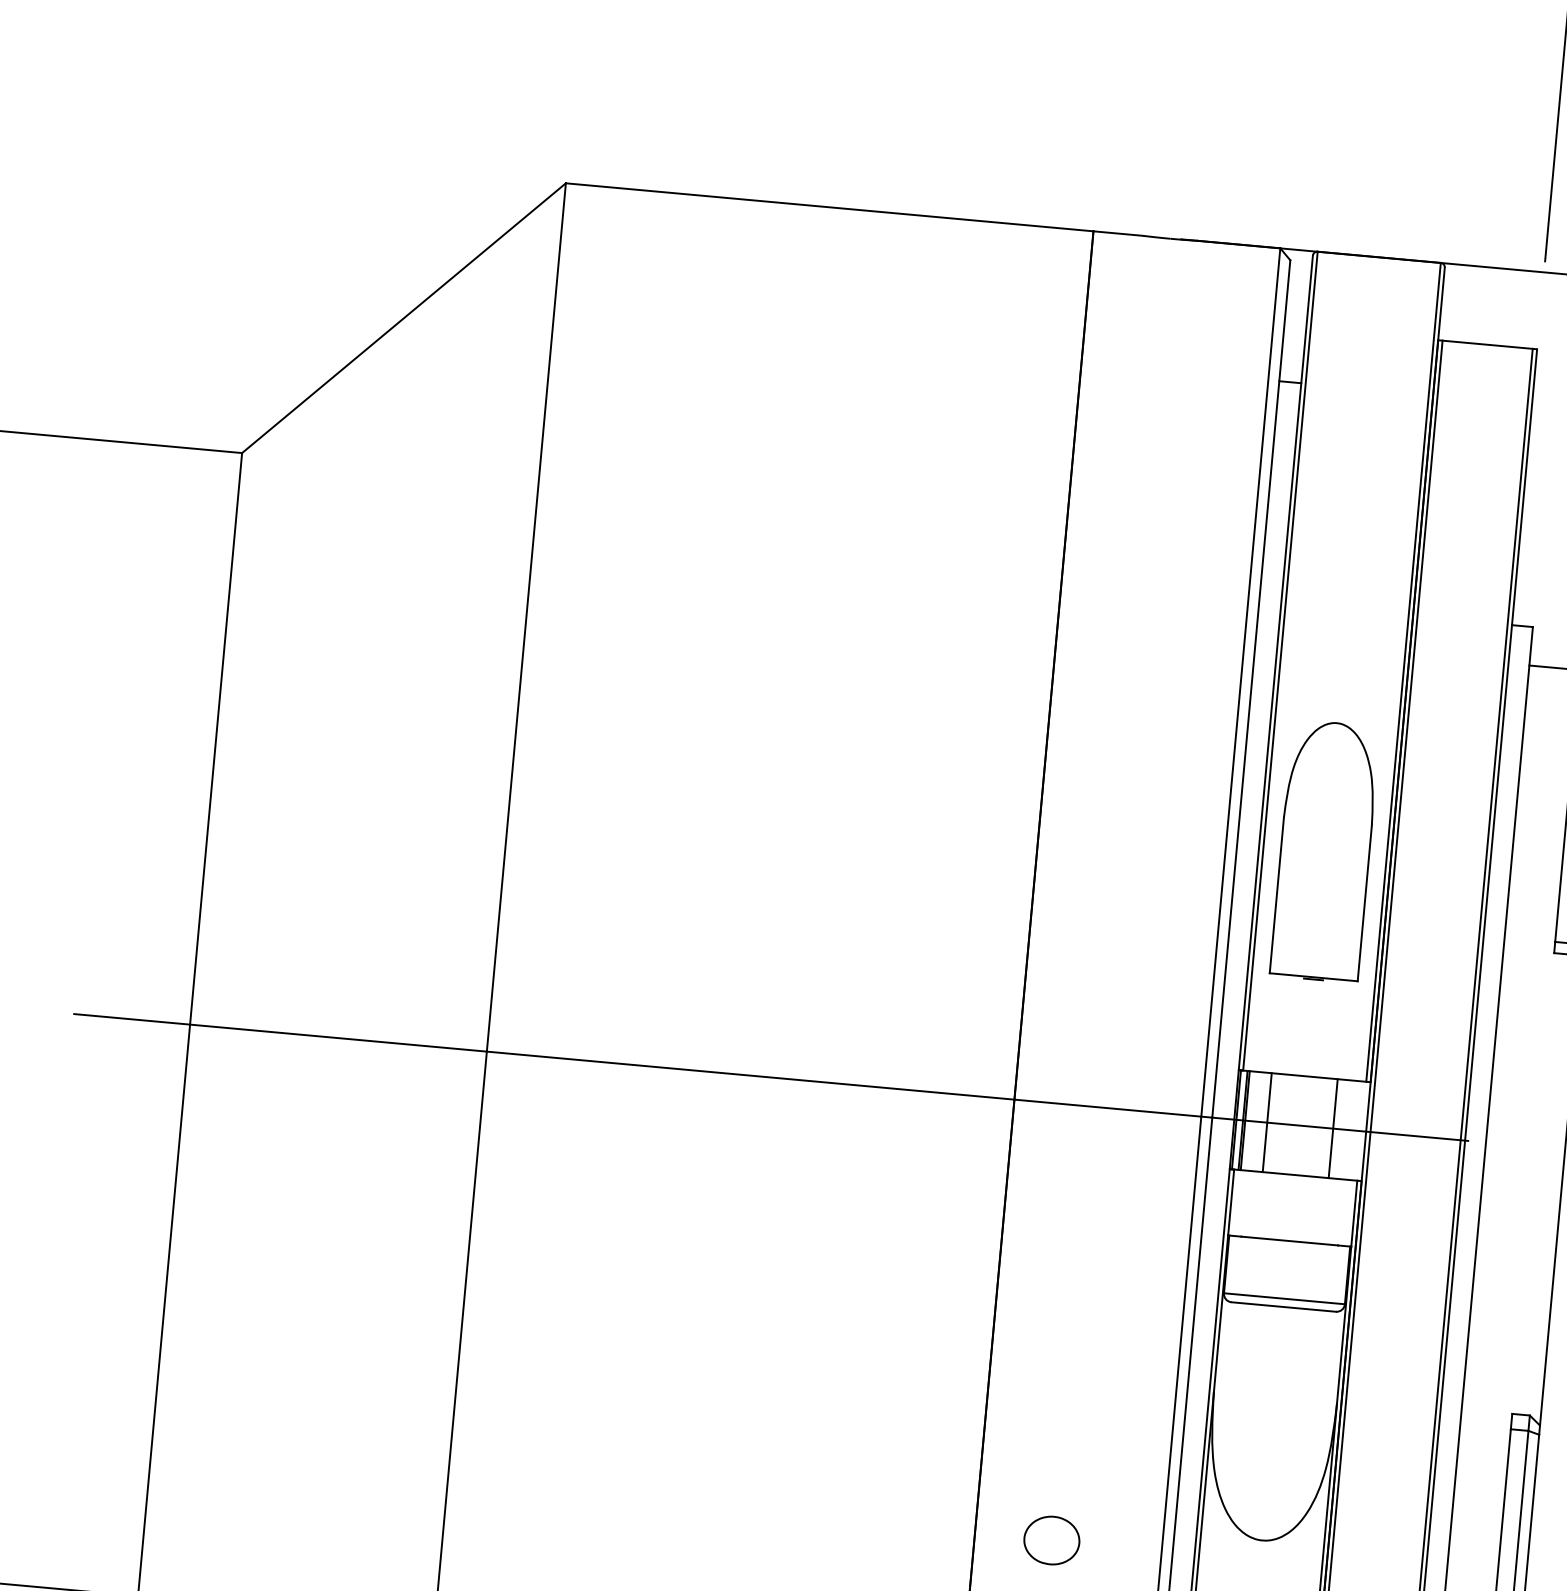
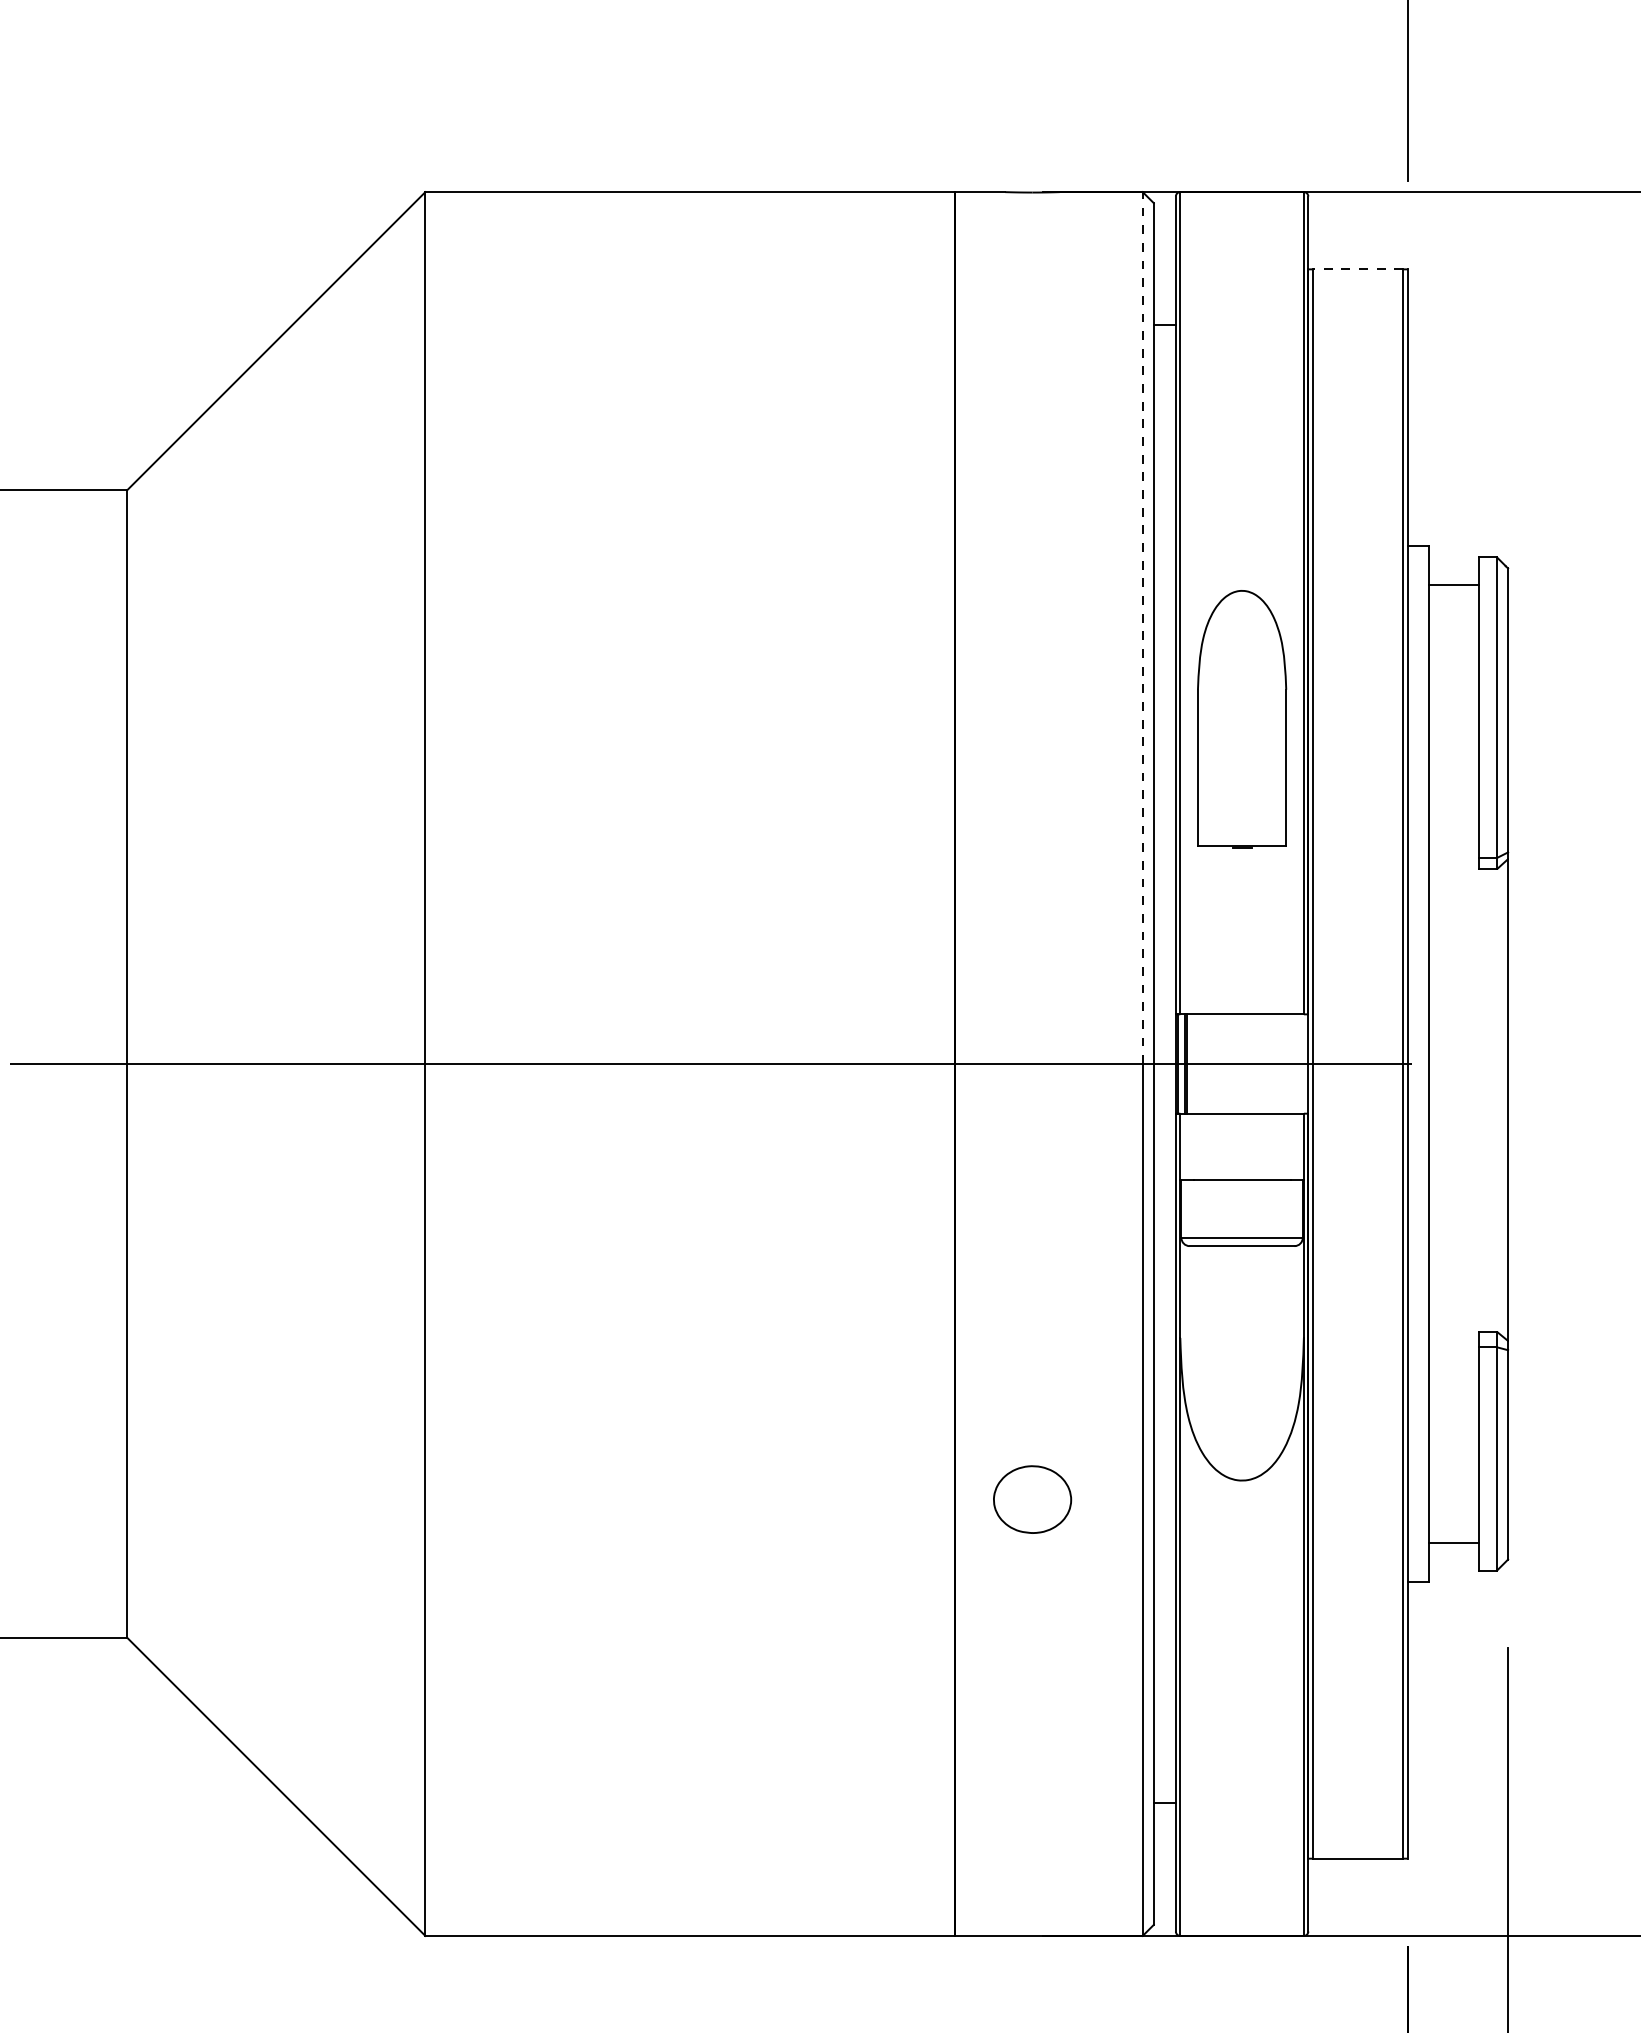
line: (1487, 344) -> (1357, 269), solid -> dashed
line: (1240, 682) -> (1142, 628), solid -> dashed
part: (1325, 851) -> (1242, 719), moved
line: (1266, 1122) -> (1208, 1063), removed
line: (1333, 1128) -> (1275, 1063), removed
part: (1051, 1540) -> (1031, 1499), size x1.4

